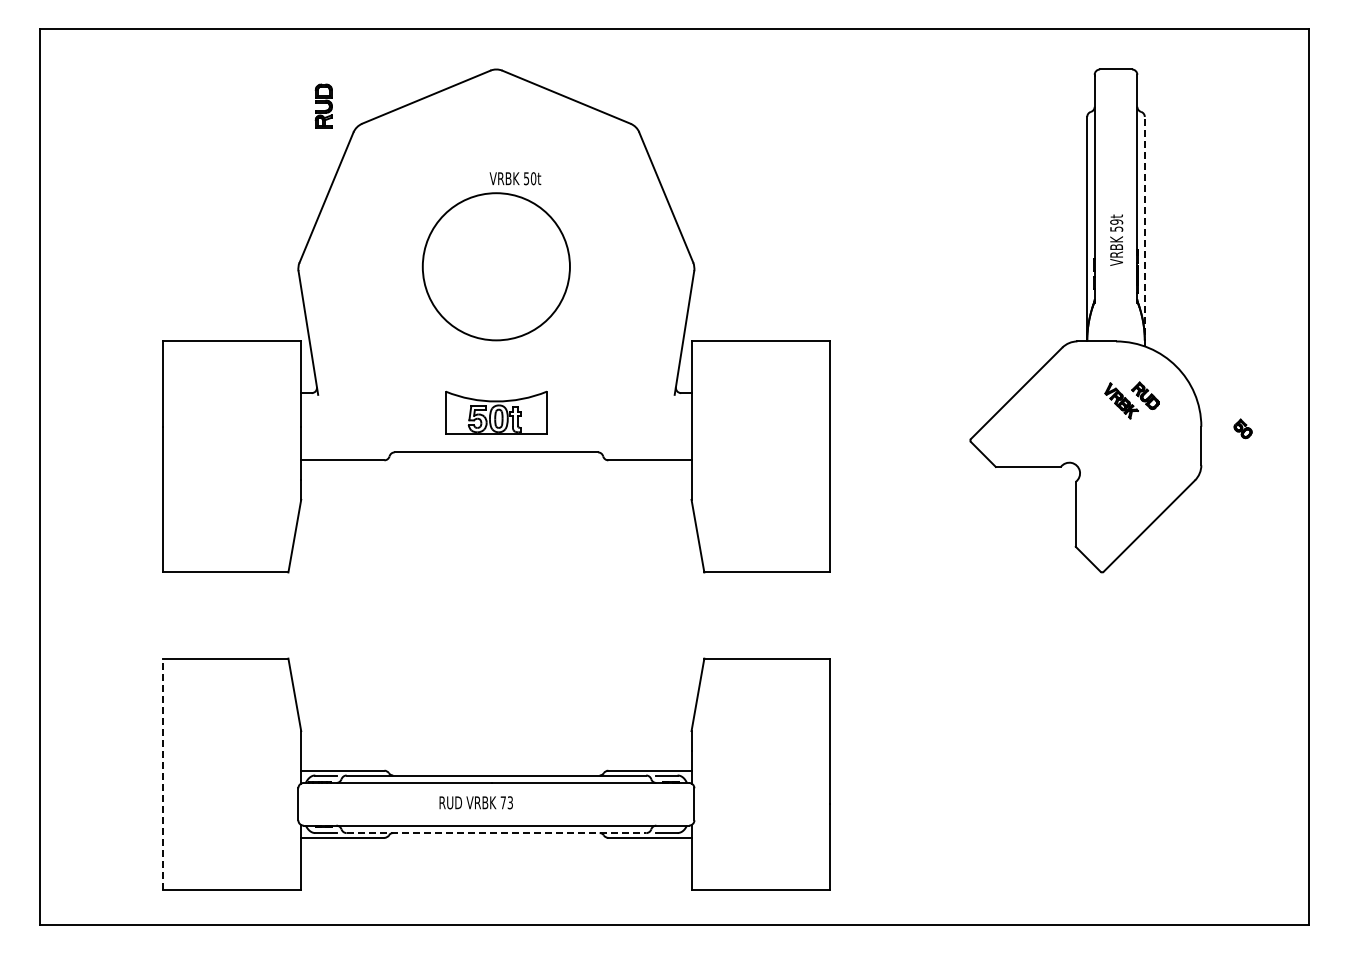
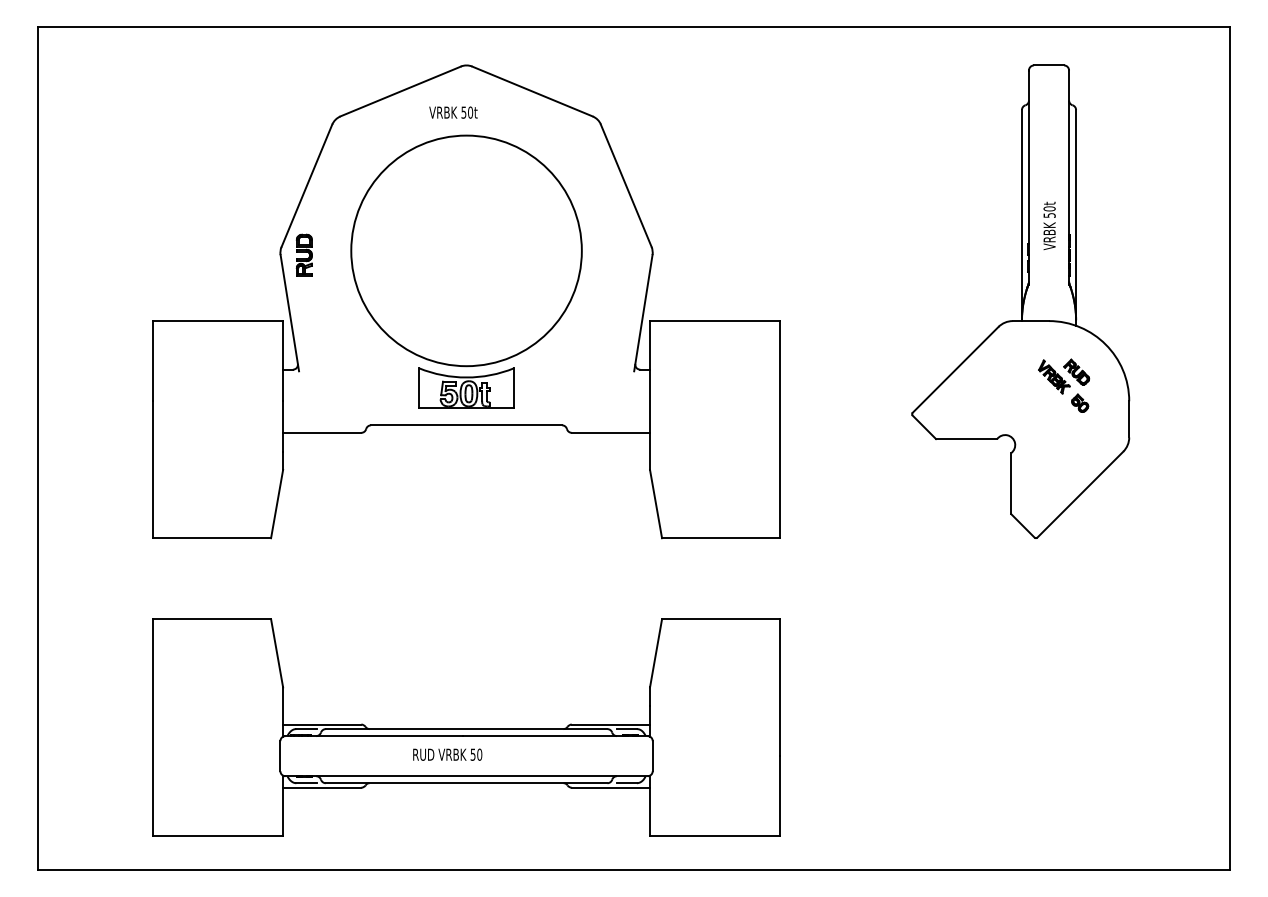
part: (323, 105) -> (304, 254), moved
text: (515, 178) -> (453, 112), moved
text: (1116, 221) -> (1049, 208), 59t -> 50t
line: (1144, 231) -> (1075, 217), dashed -> solid
circle: (496, 266) -> (466, 250), size x1.67
part: (1242, 428) -> (1079, 402), moved
line: (162, 774) -> (152, 728), dashed -> solid
text: (506, 802) -> (476, 754), 73 -> 50
line: (496, 833) -> (466, 783), dashed -> solid

